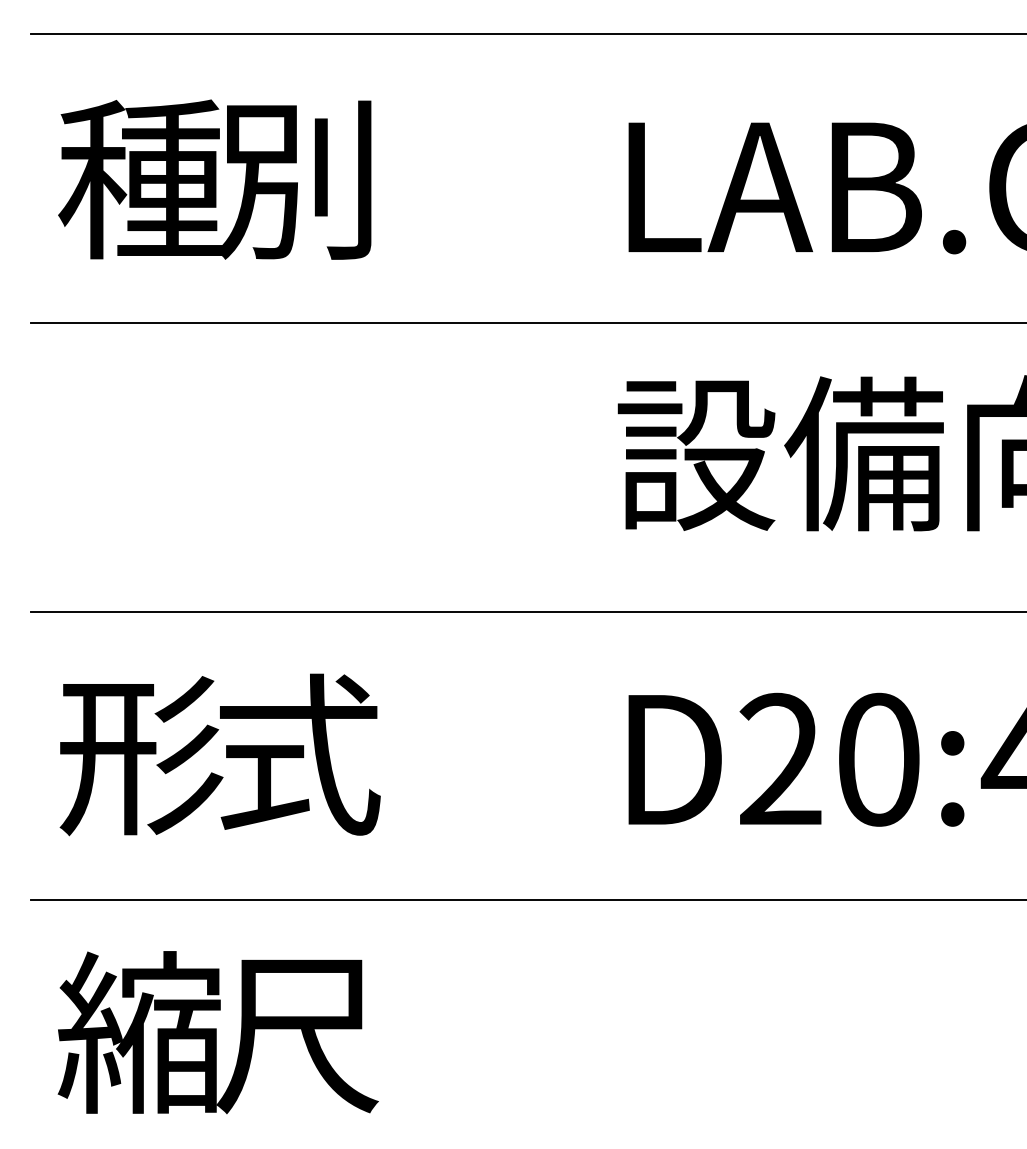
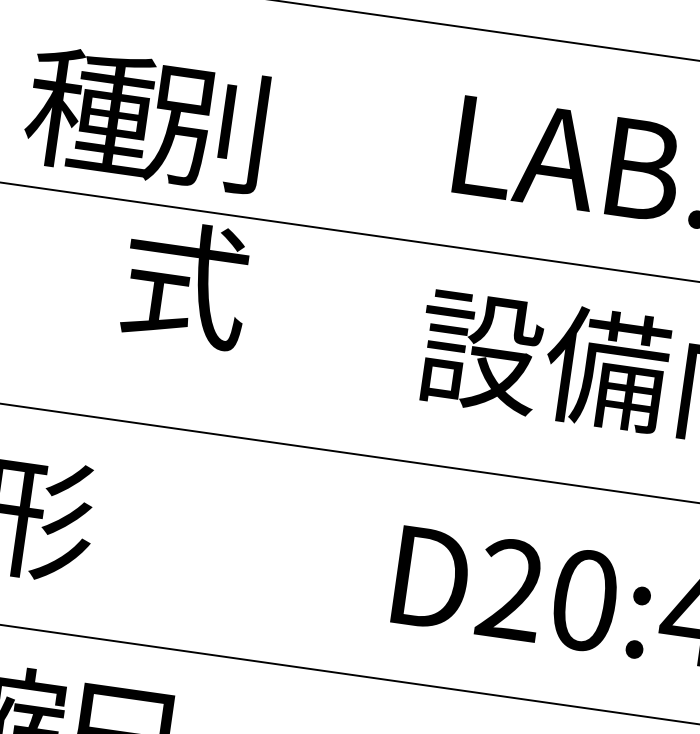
text: (214, 179) -> (145, 119), moved
text: (300, 754) -> (186, 283), moved

